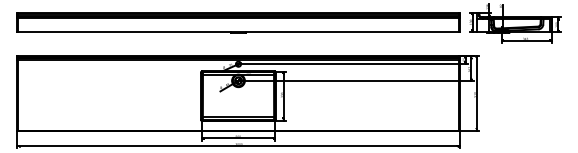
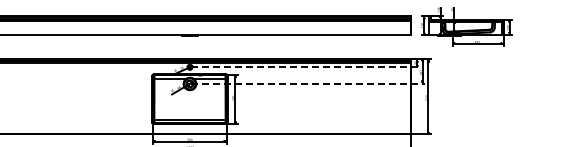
line: (354, 64) -> (306, 67), solid -> dashed
line: (356, 80) -> (308, 83), solid -> dashed

